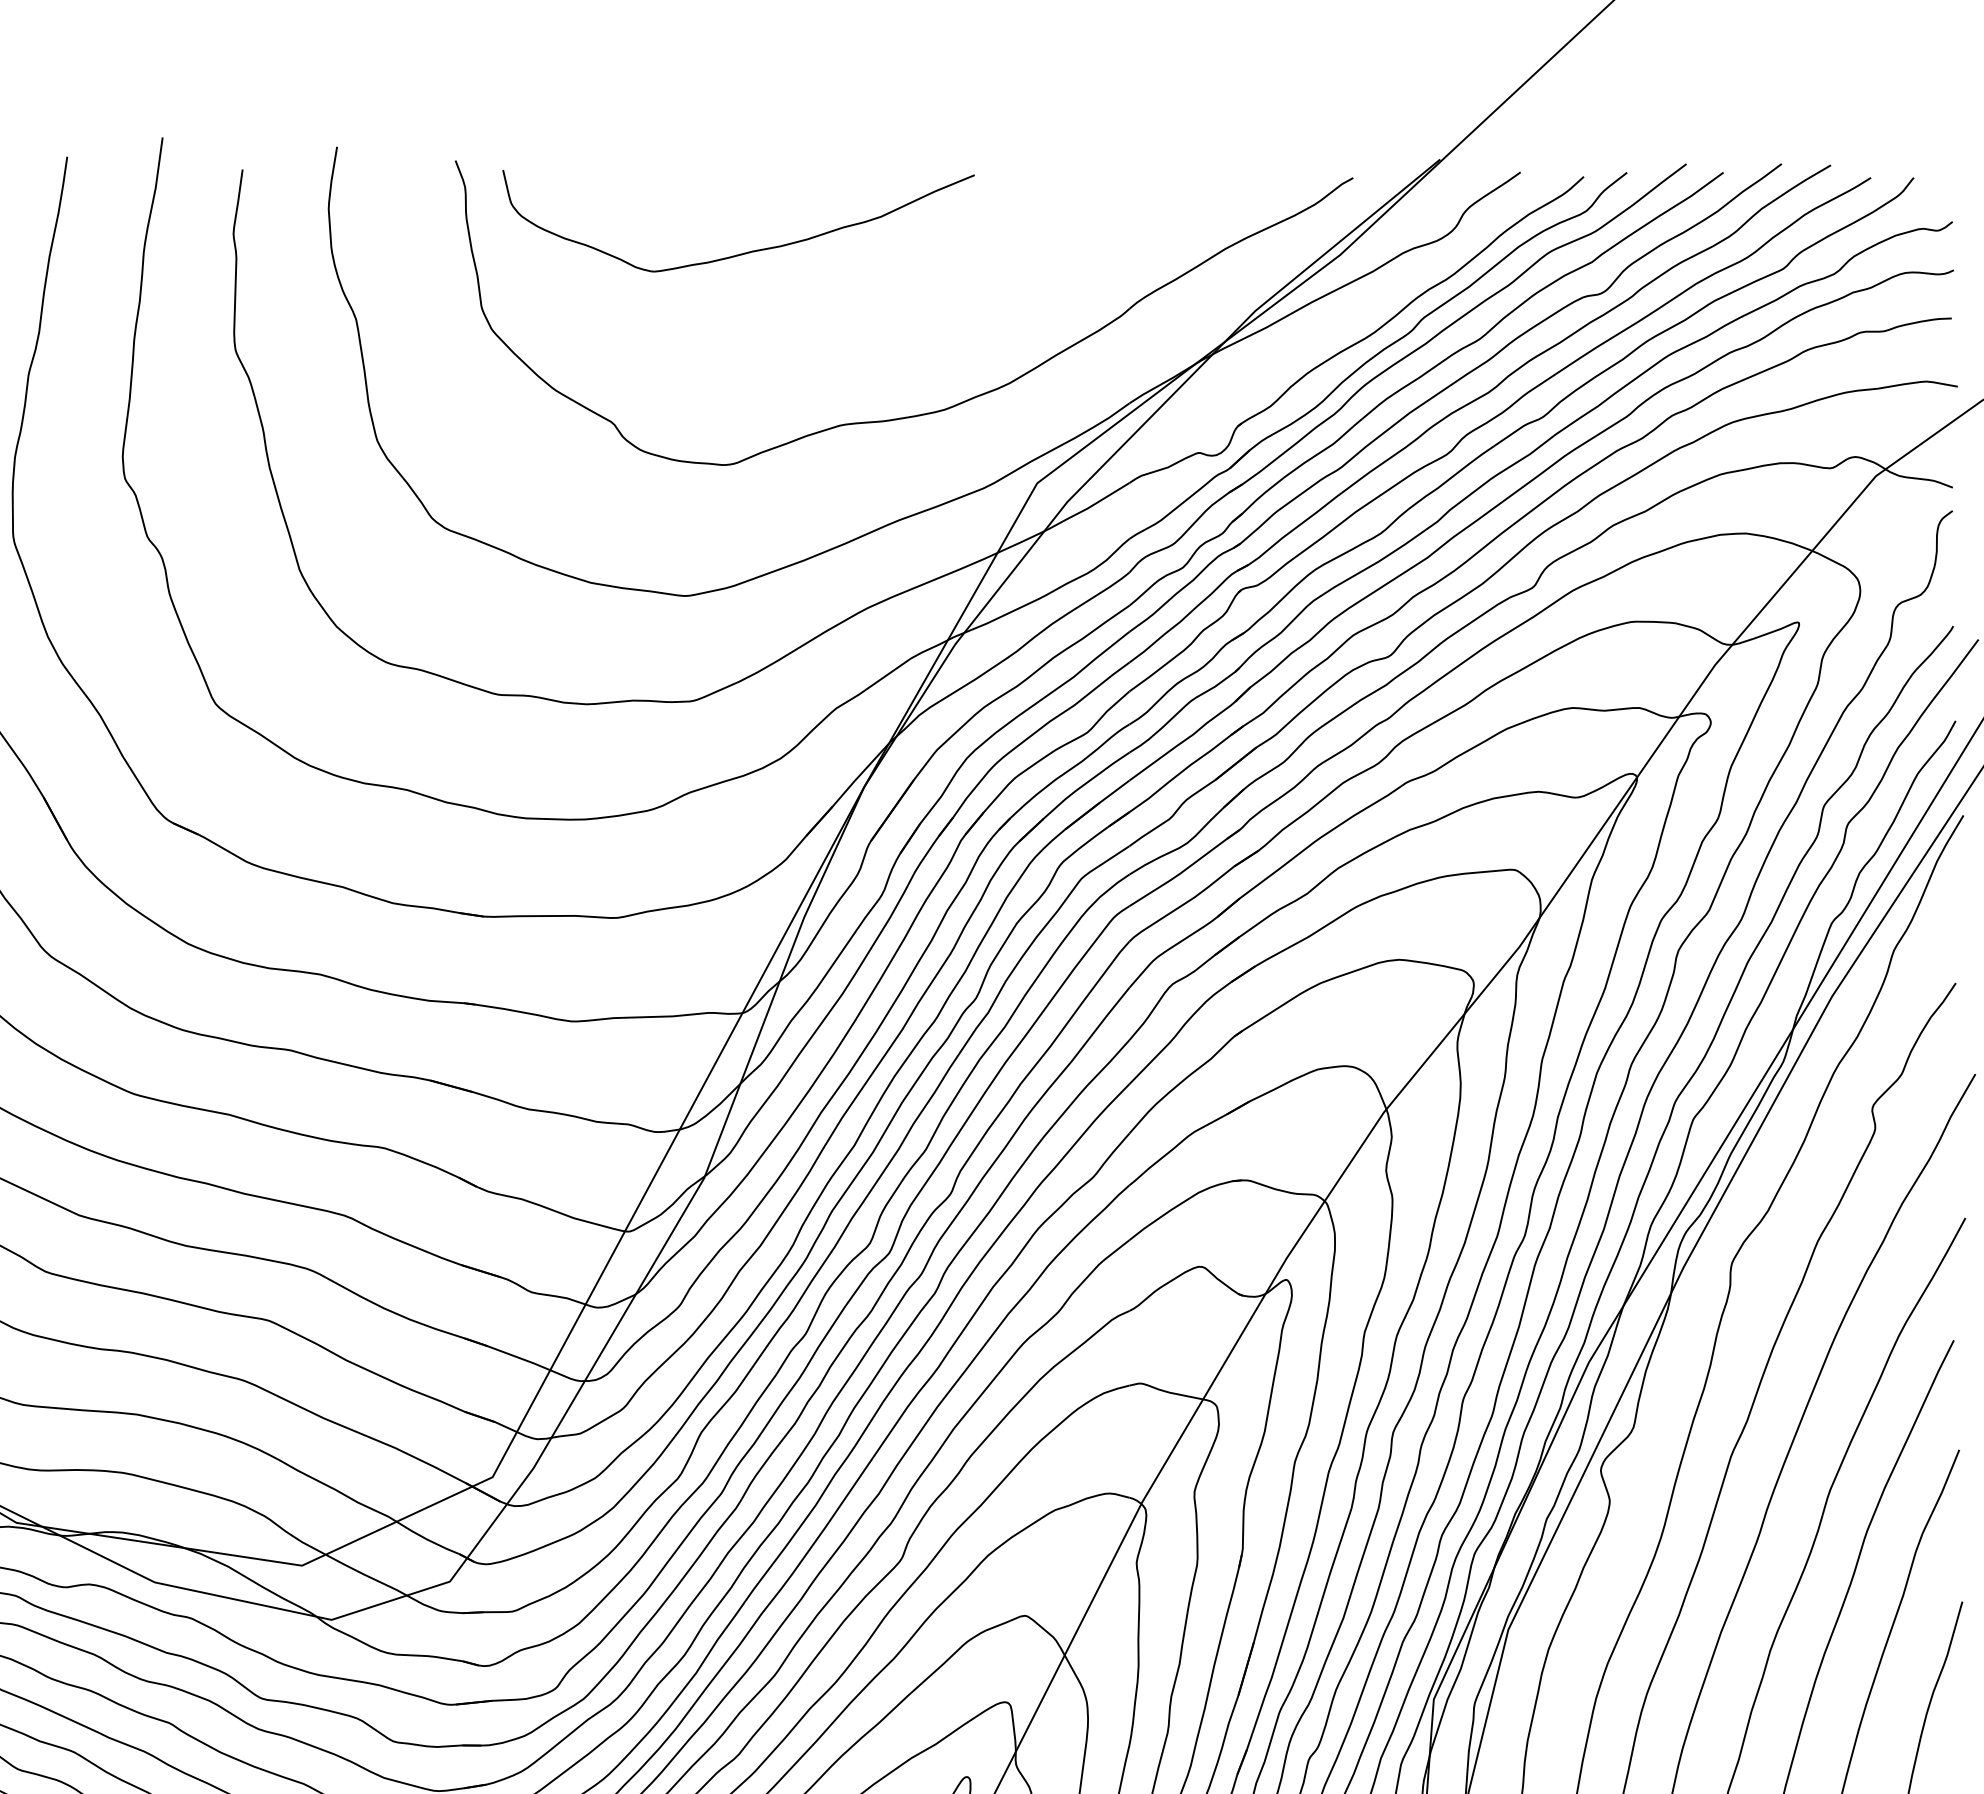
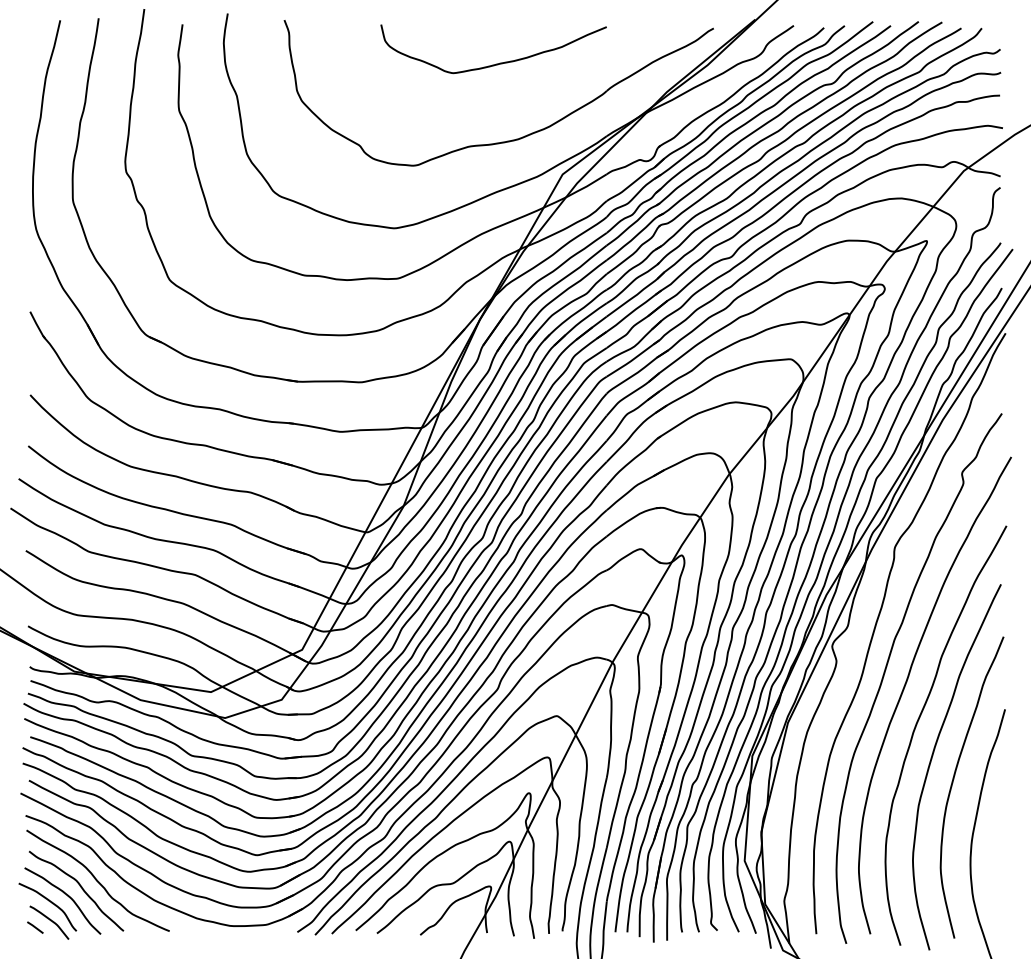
curve: (744, 251) -> (496, 63), moved

